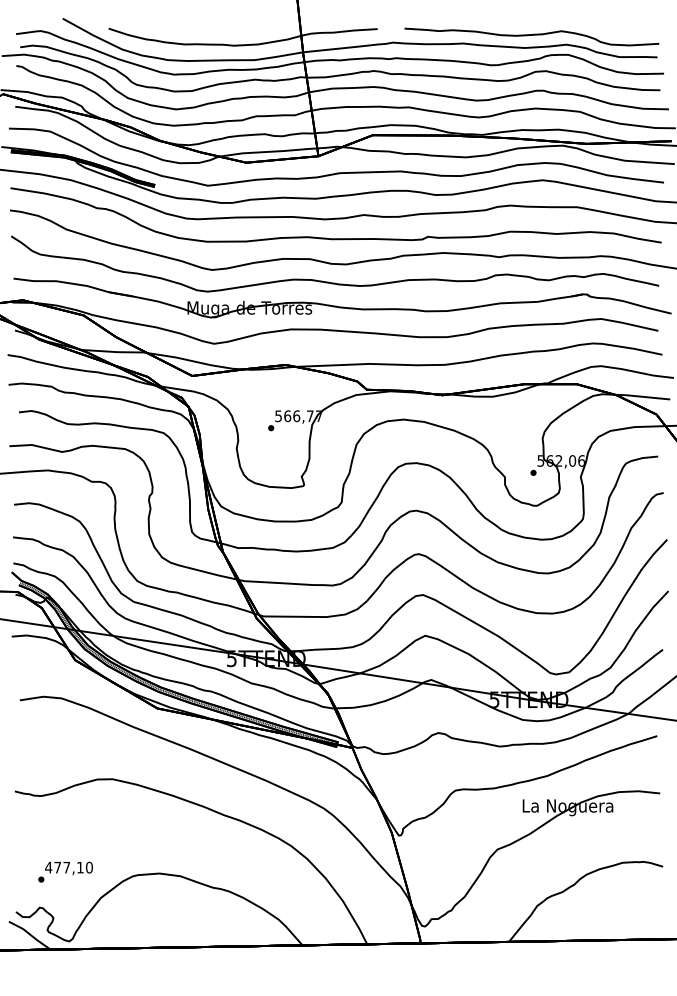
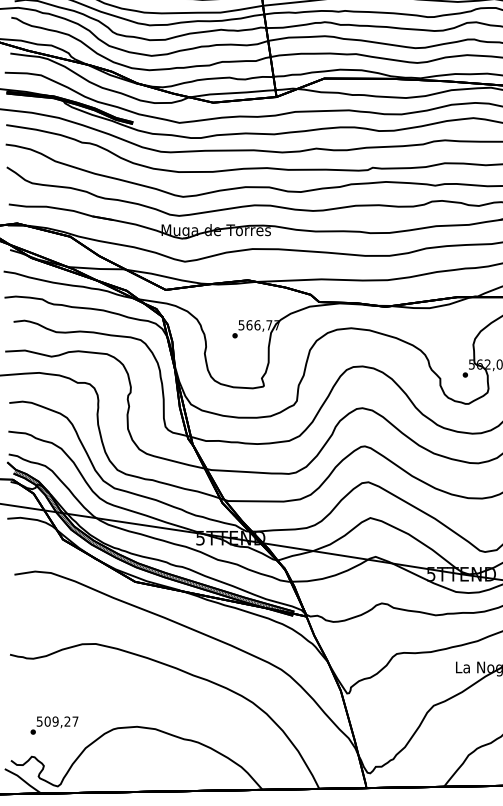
text: (68, 867) -> (57, 721), 477,10 -> 509,27

